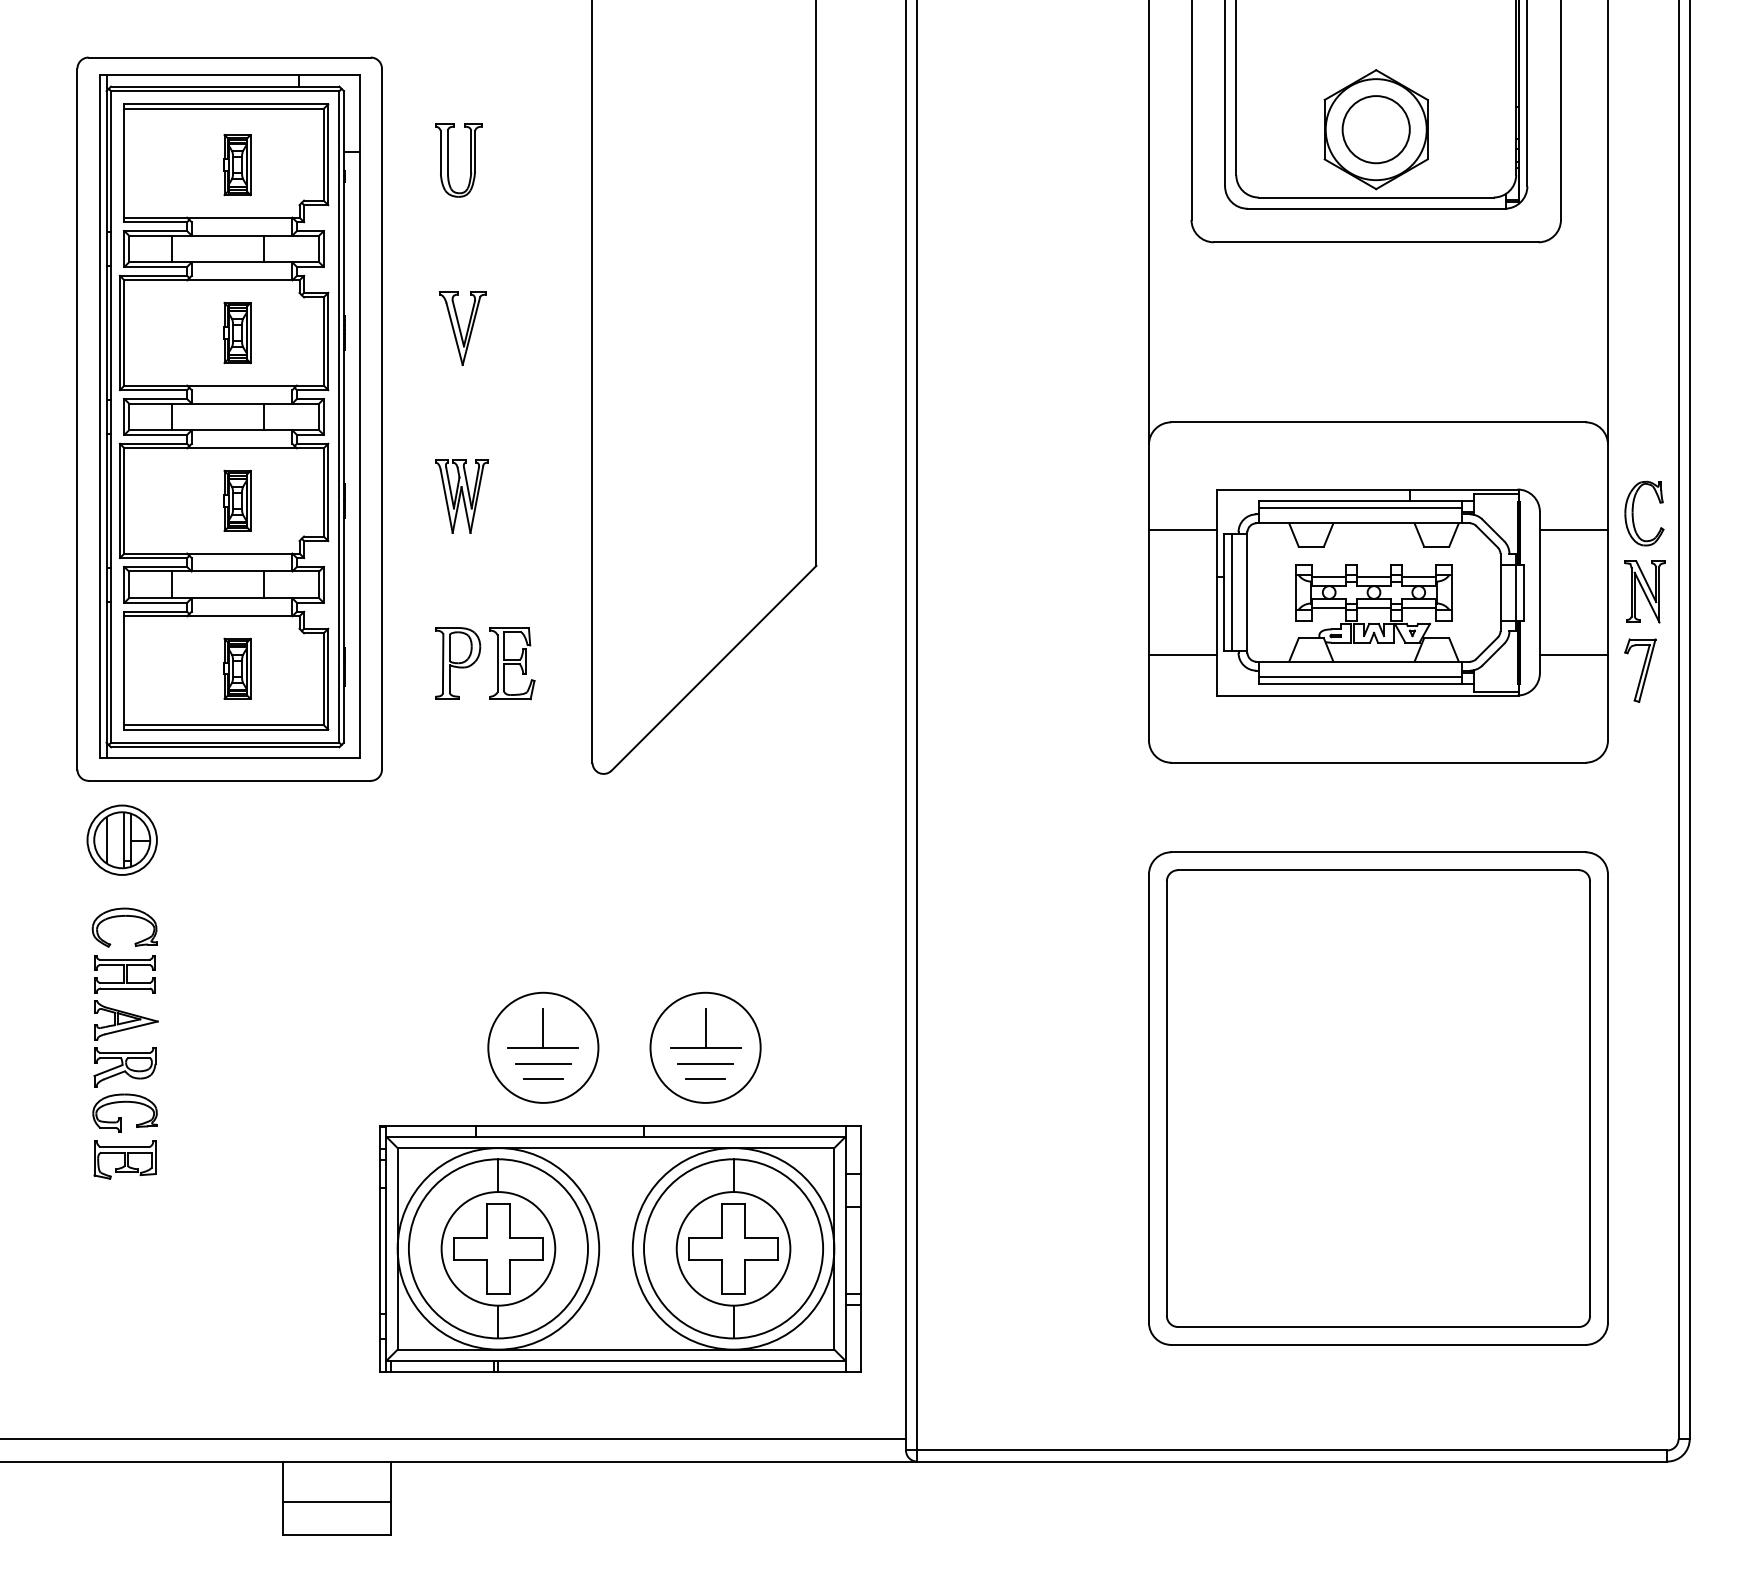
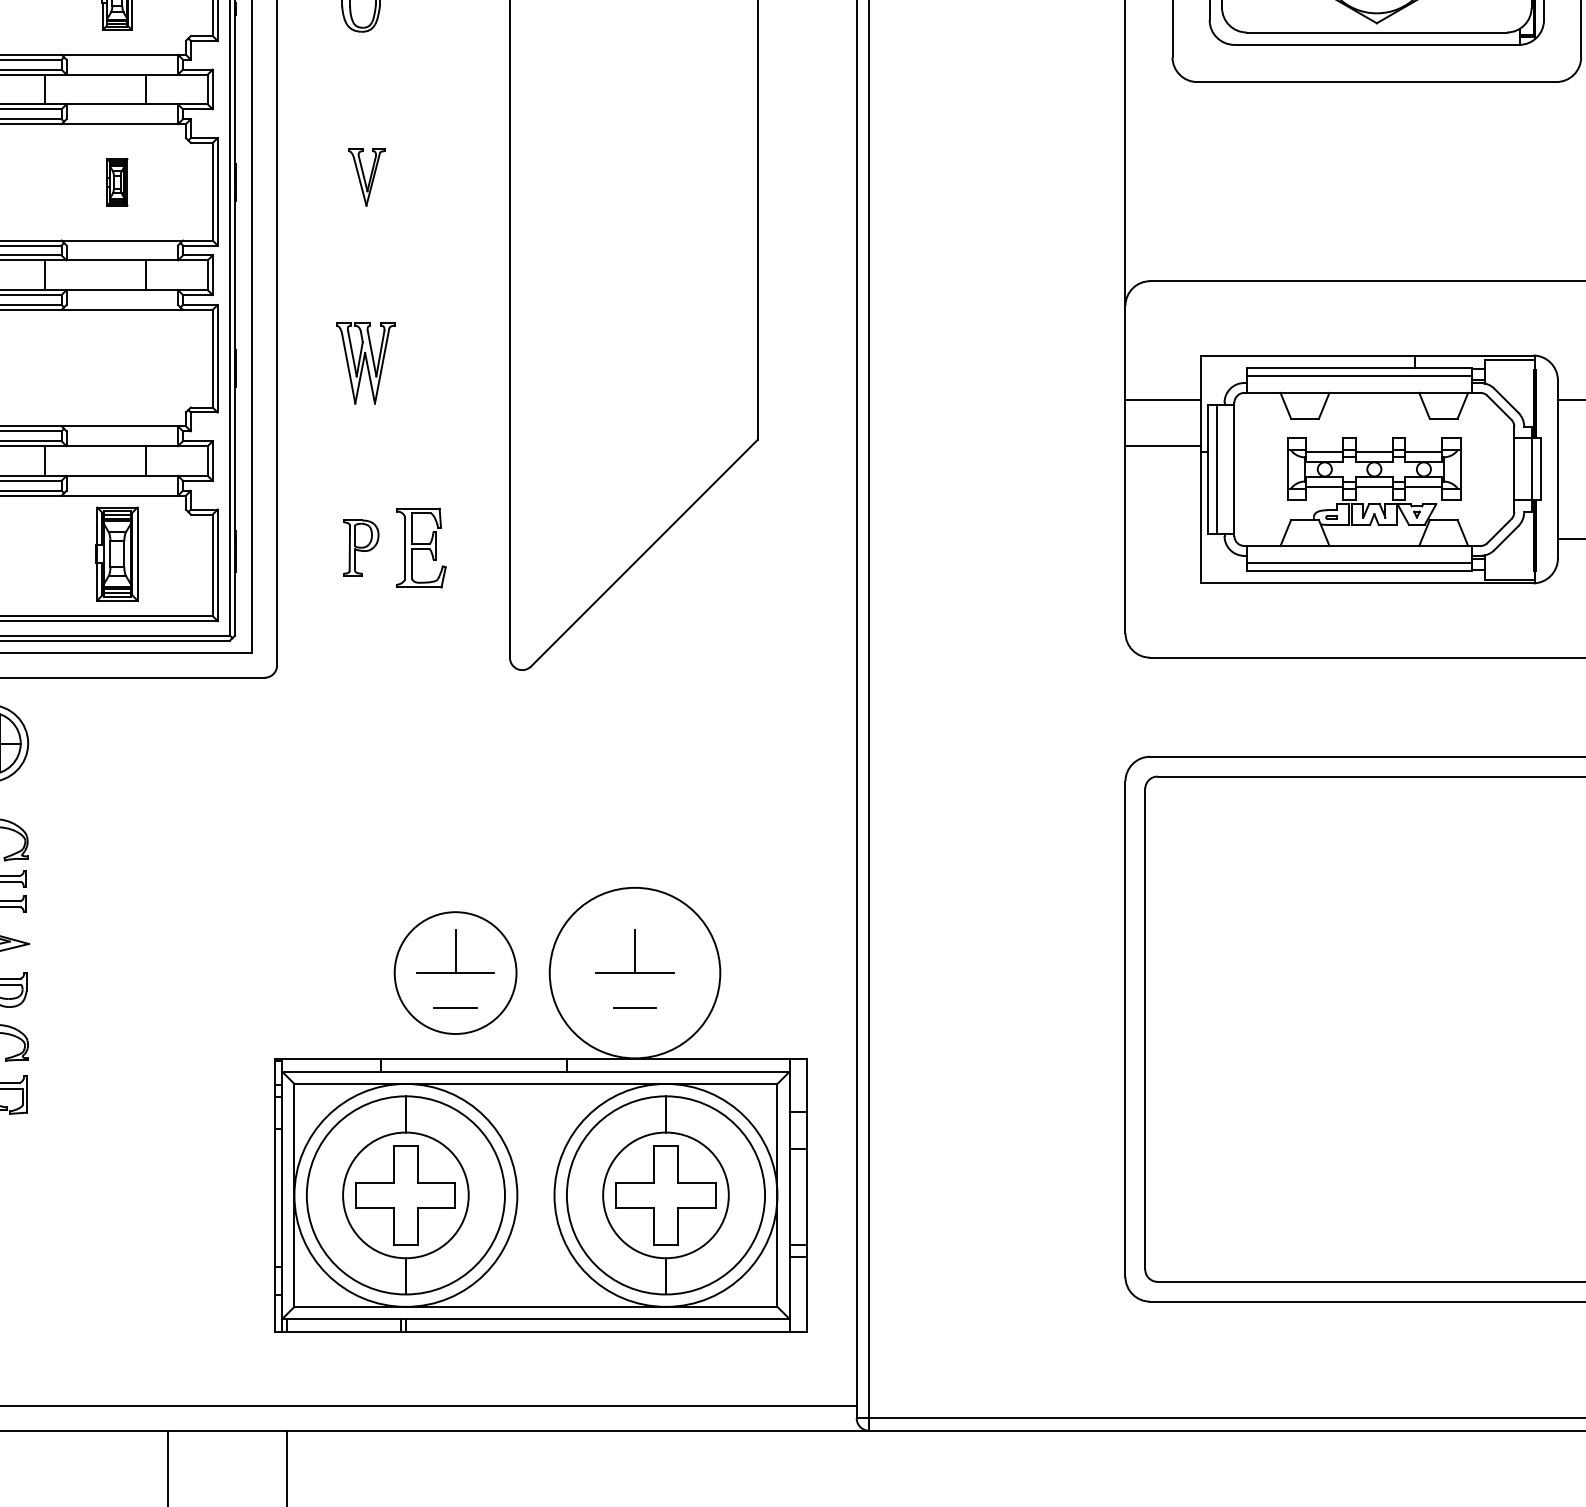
part: (462, 328) -> (366, 177), size x0.7
part: (237, 332) -> (117, 181), size x0.7
part: (237, 500) -> (117, 367), removed
line: (1182, 655) -> (1162, 446), moved
part: (458, 663) -> (361, 547), size x0.7
part: (237, 668) -> (117, 553), size x1.4
circle: (705, 1047) -> (634, 972), size x1.4
line: (543, 1063) -> (455, 990), removed
line: (705, 1063) -> (634, 990), removed
line: (336, 1501) -> (226, 1474), removed

